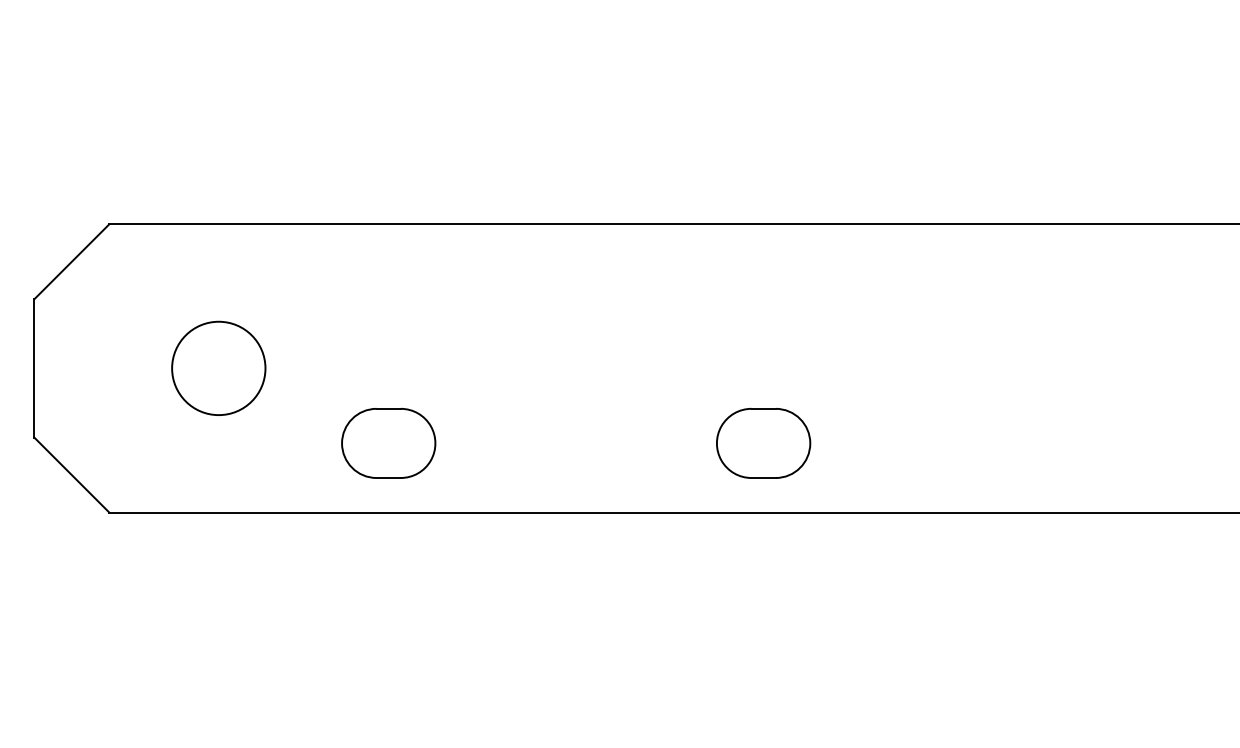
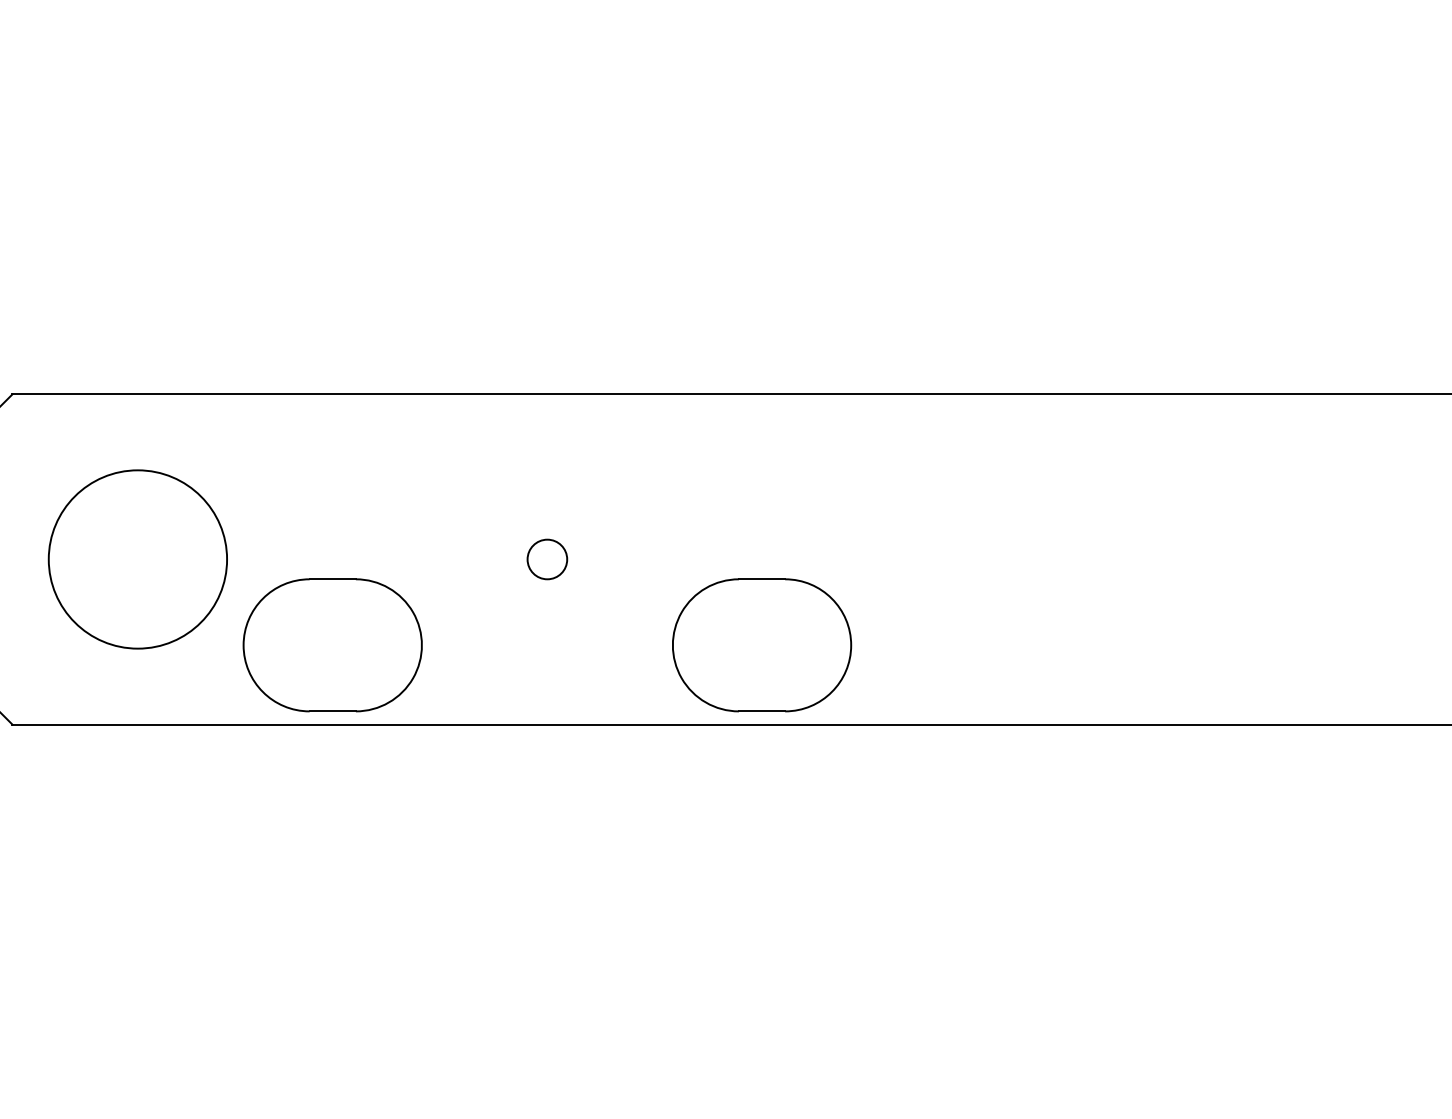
circle: (218, 368) -> (137, 559), size x1.67
circle: (576, 368) -> (547, 559), added
part: (388, 443) -> (332, 645), size x1.67
part: (763, 443) -> (762, 645), size x1.67

